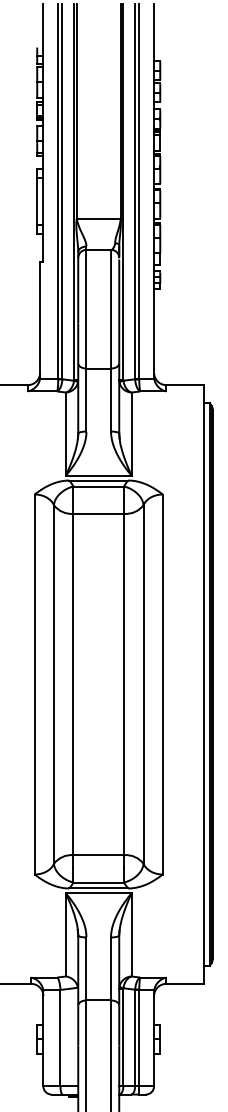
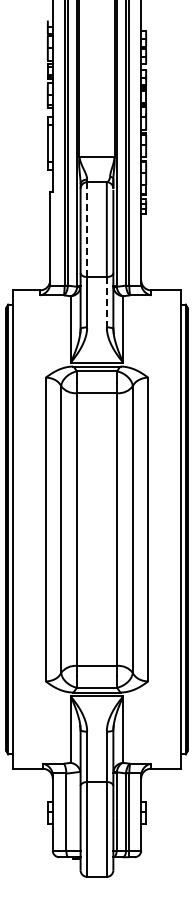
line: (86, 309) -> (87, 229), solid -> dashed
line: (110, 400) -> (106, 302), solid -> dashed

